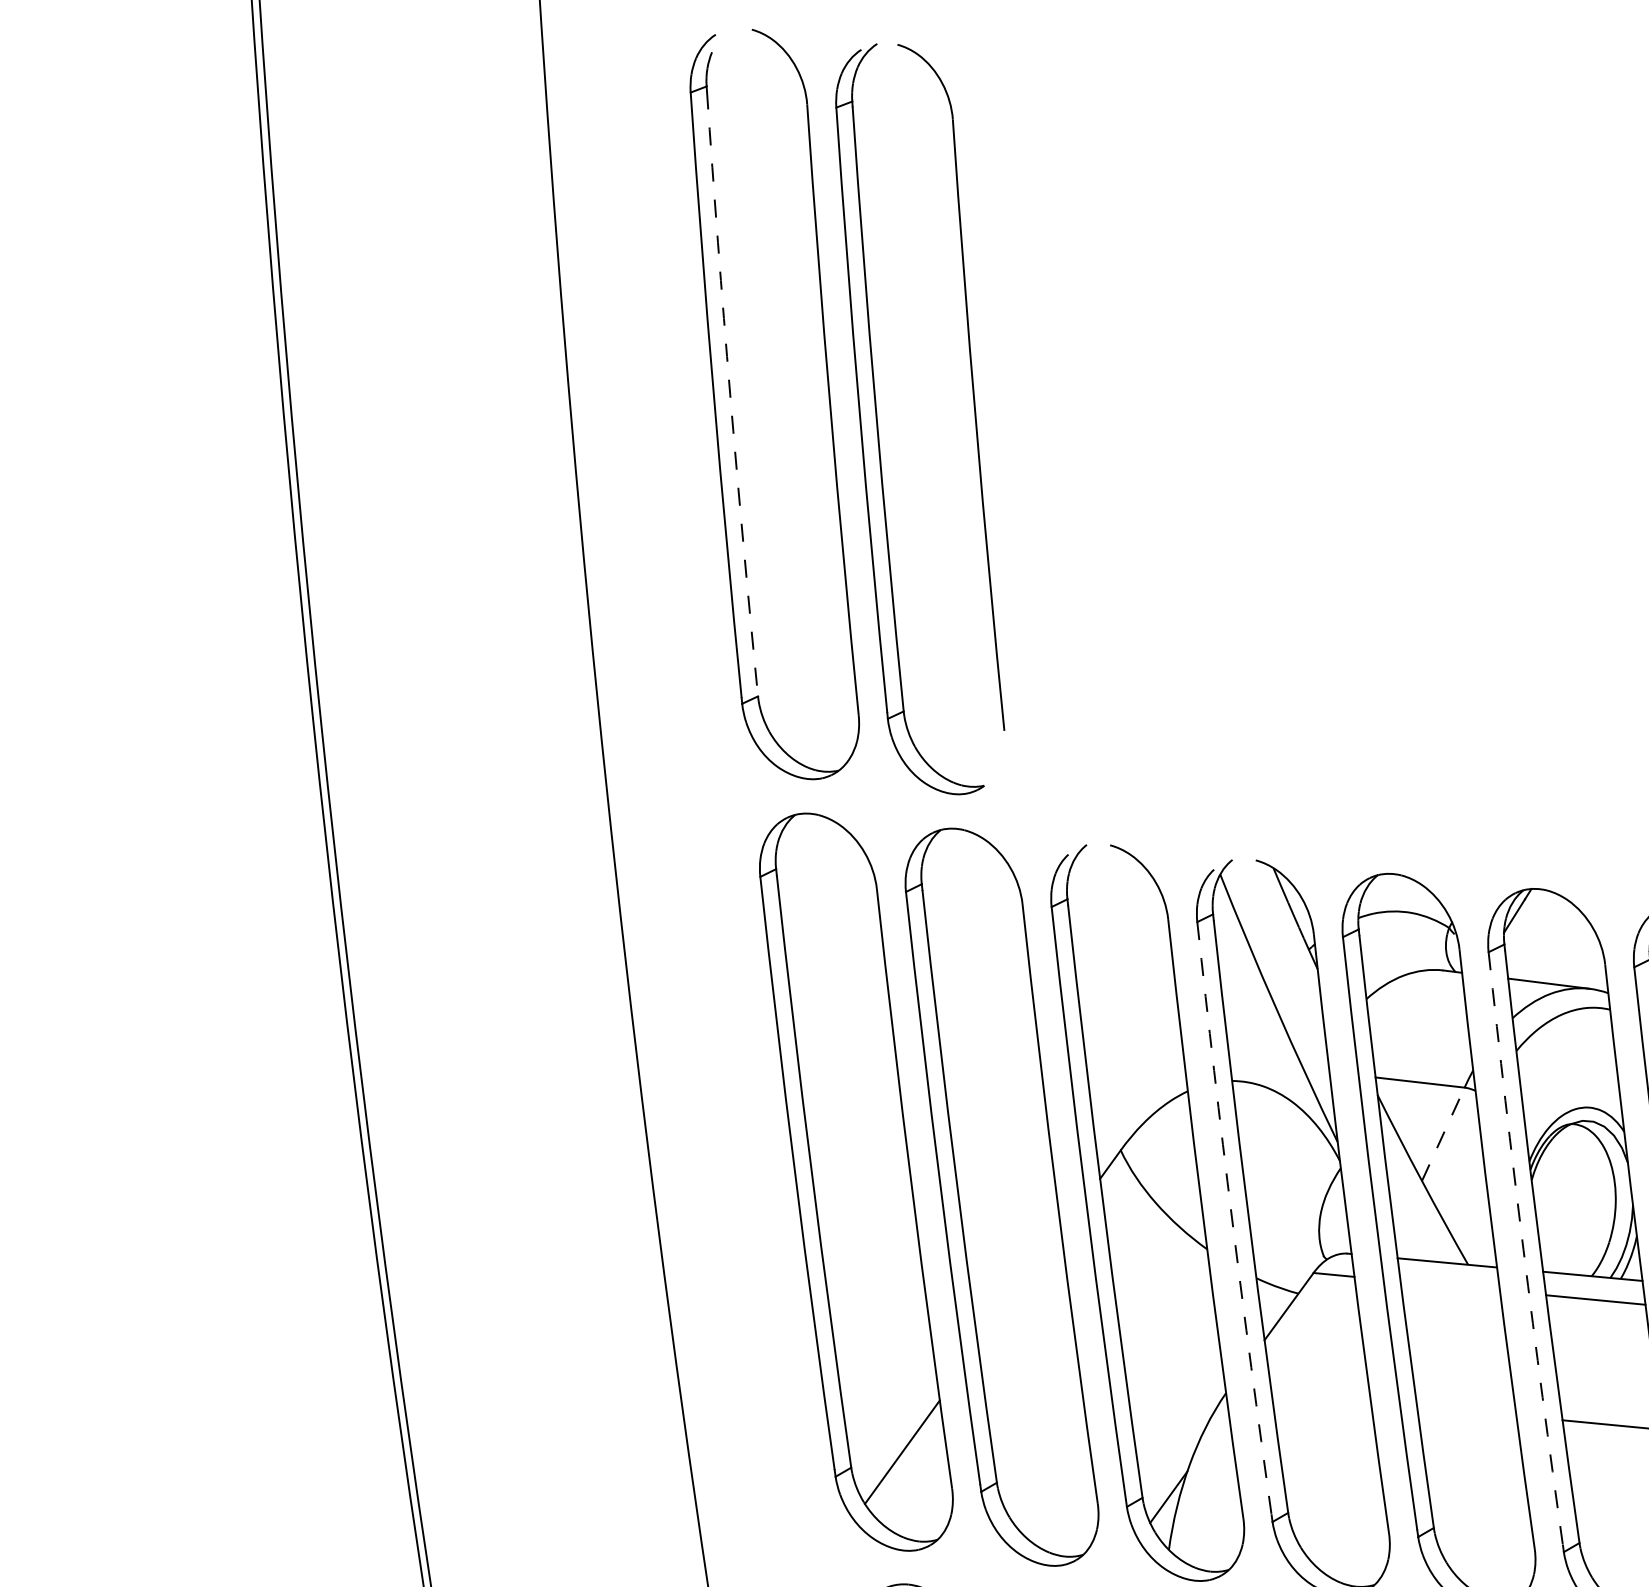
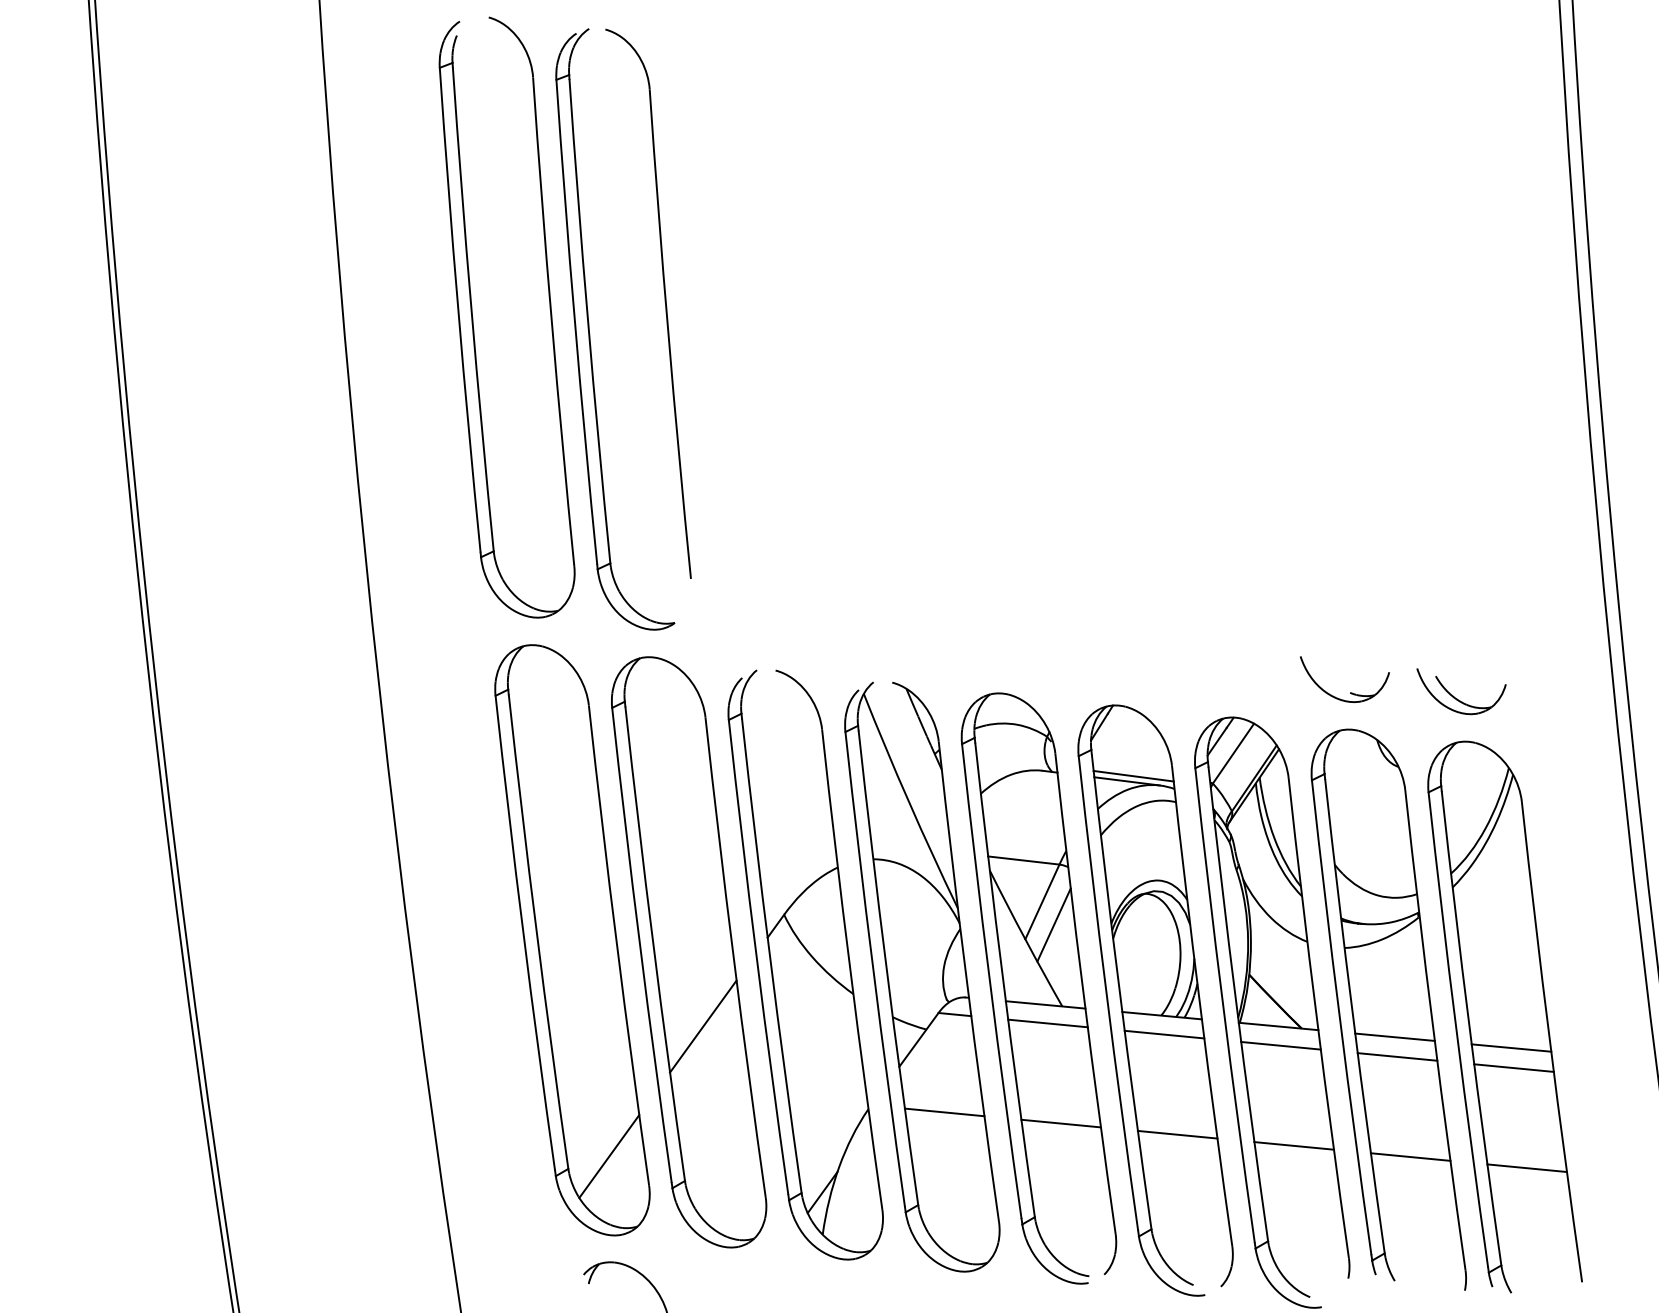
arc: (730, 394) -> (471, 309), dashed -> solid
line: (1557, 976) -> (1133, 775), added
line: (1443, 1133) -> (1042, 901), dashed -> solid
line: (1457, 1162) -> (1053, 924), added
arc: (1232, 1218) -> (873, 969), dashed -> solid
arc: (1523, 1248) -> (1106, 993), dashed -> solid
line: (1449, 1286) -> (1047, 1023), added
line: (1020, 1289) -> (703, 1026), added
line: (1321, 1397) -> (944, 1112), added
line: (1465, 1410) -> (1060, 1123), added

